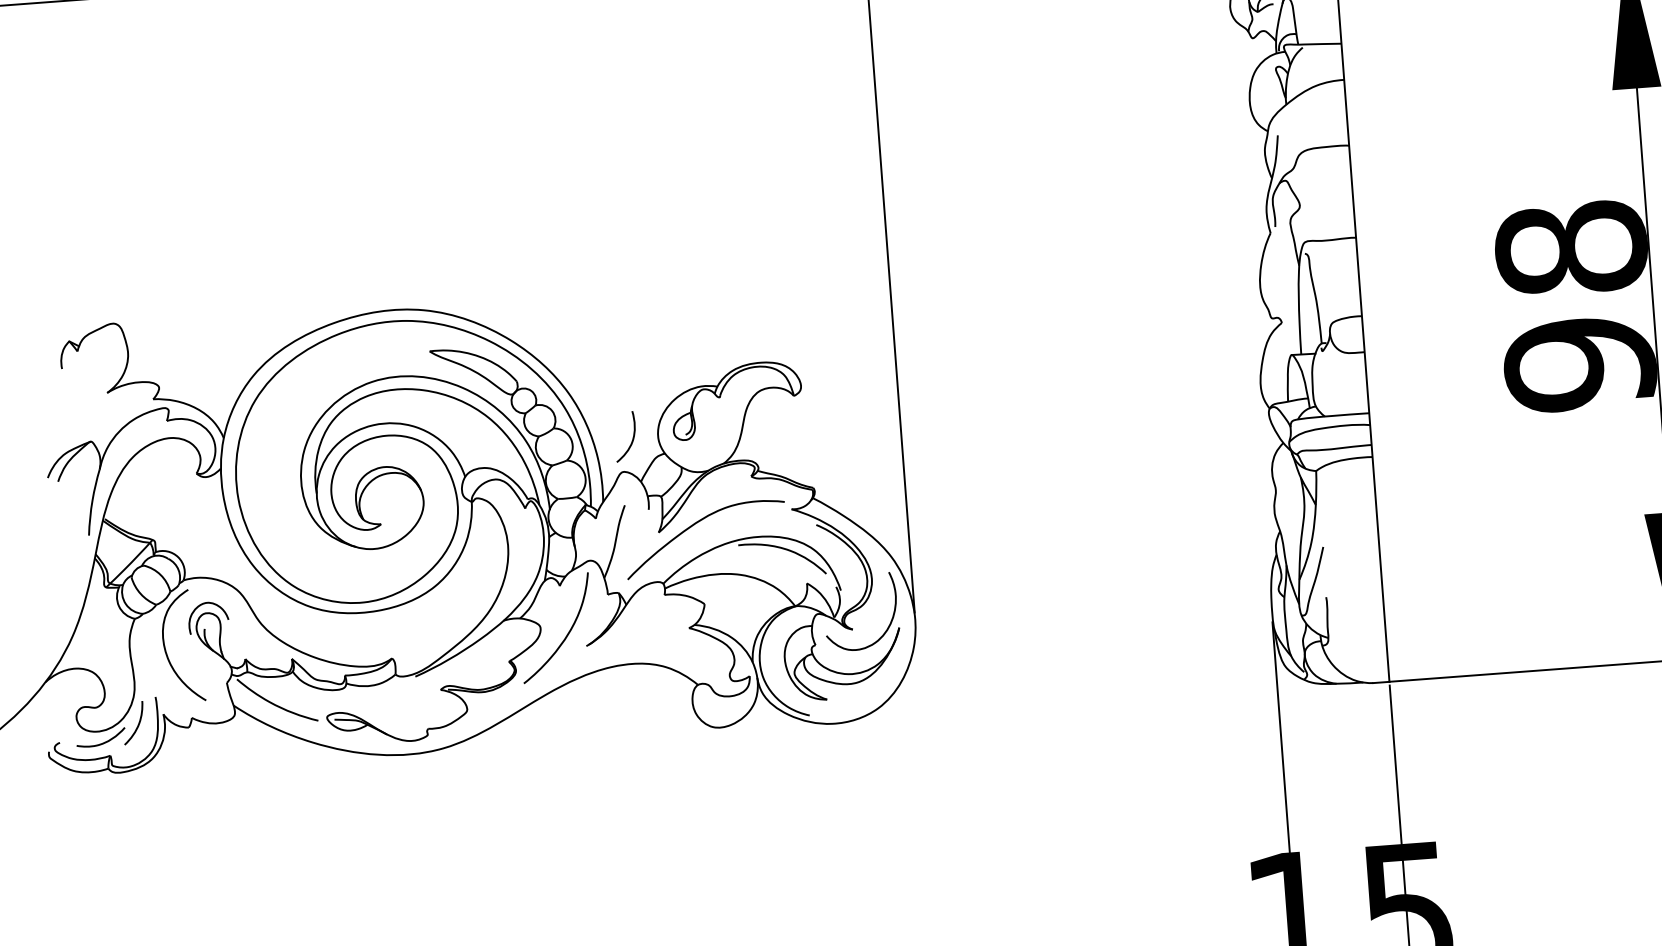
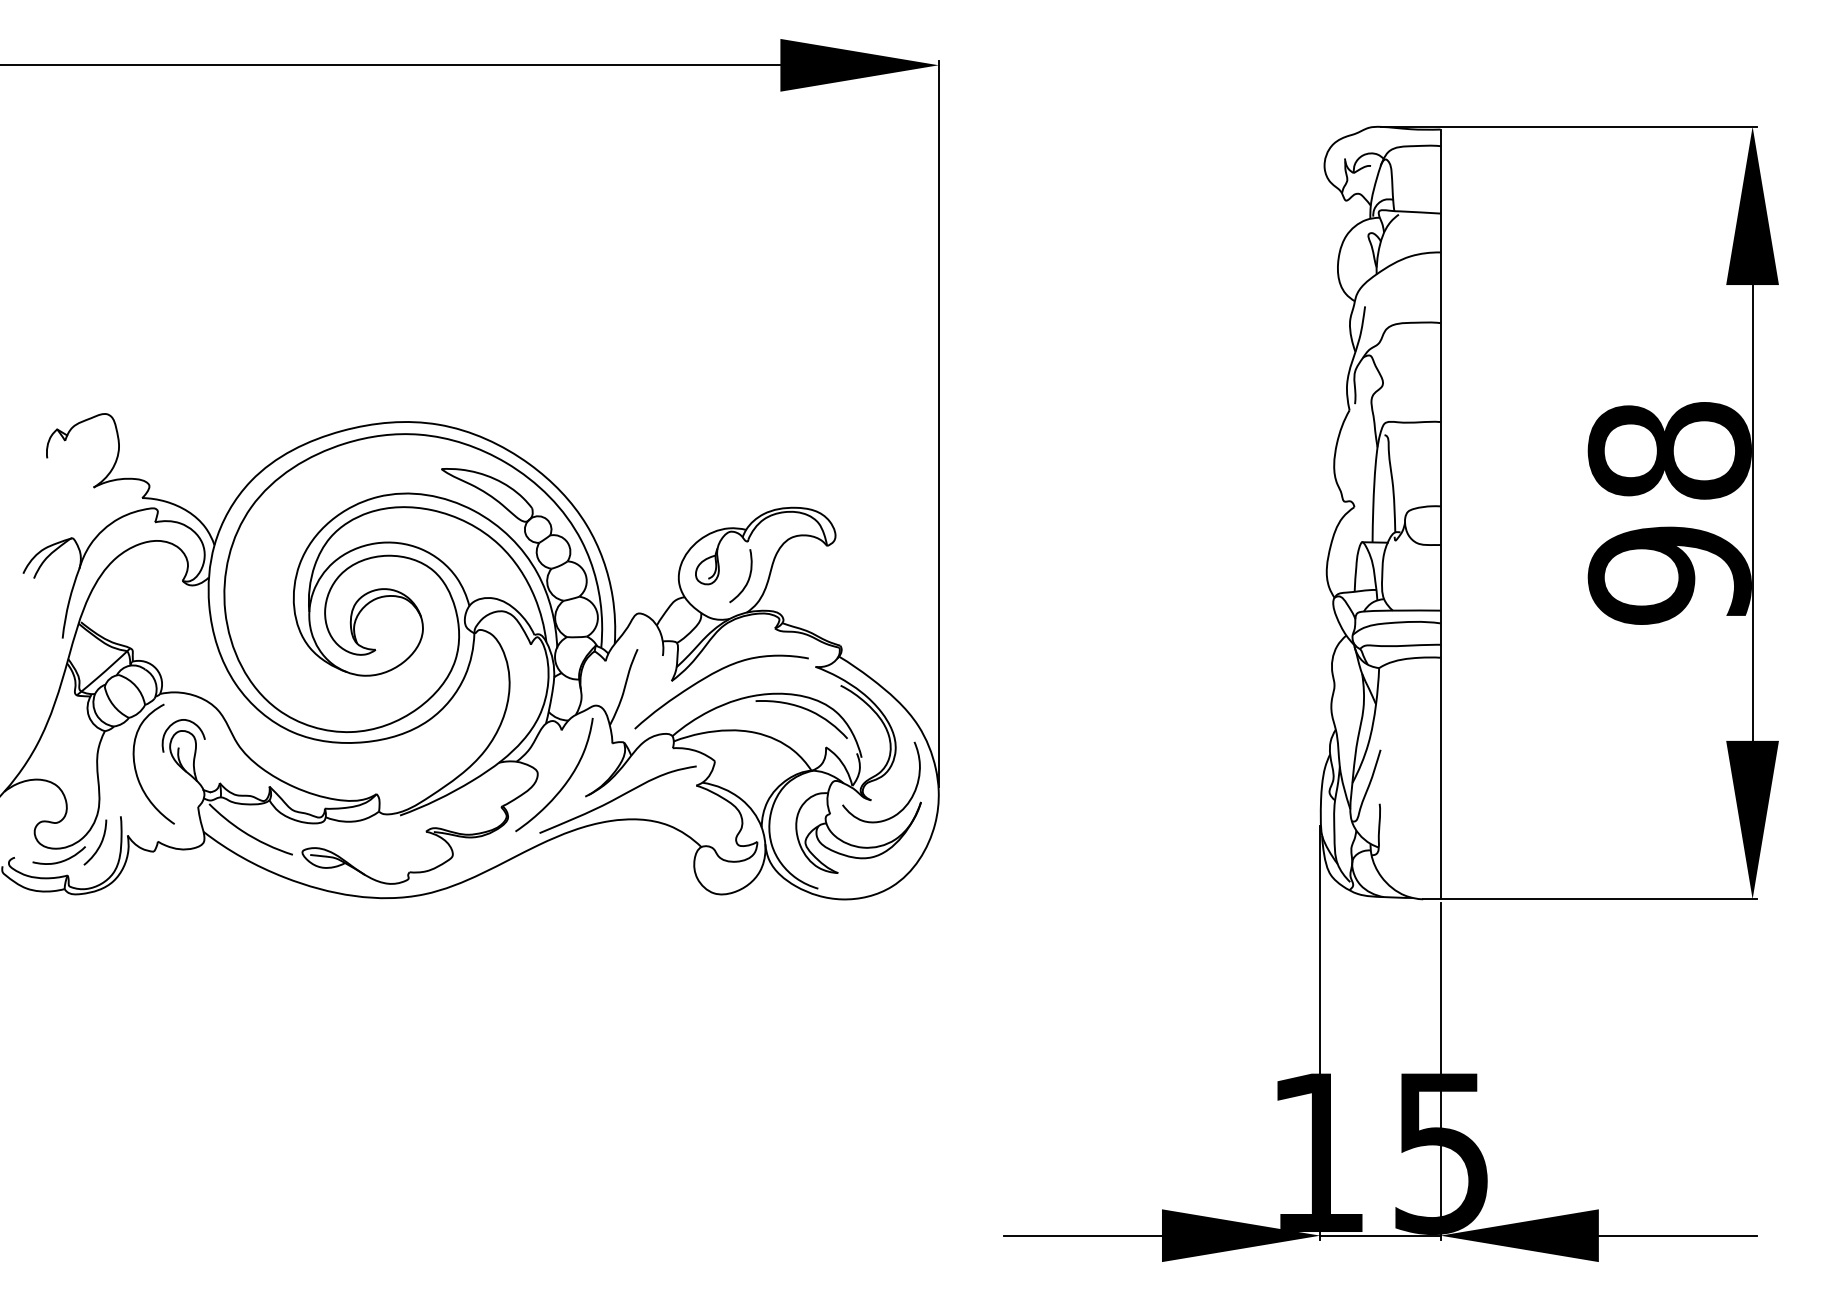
curve: (632, 437) -> (748, 577), moved
curve: (616, 645) -> (617, 798), added

